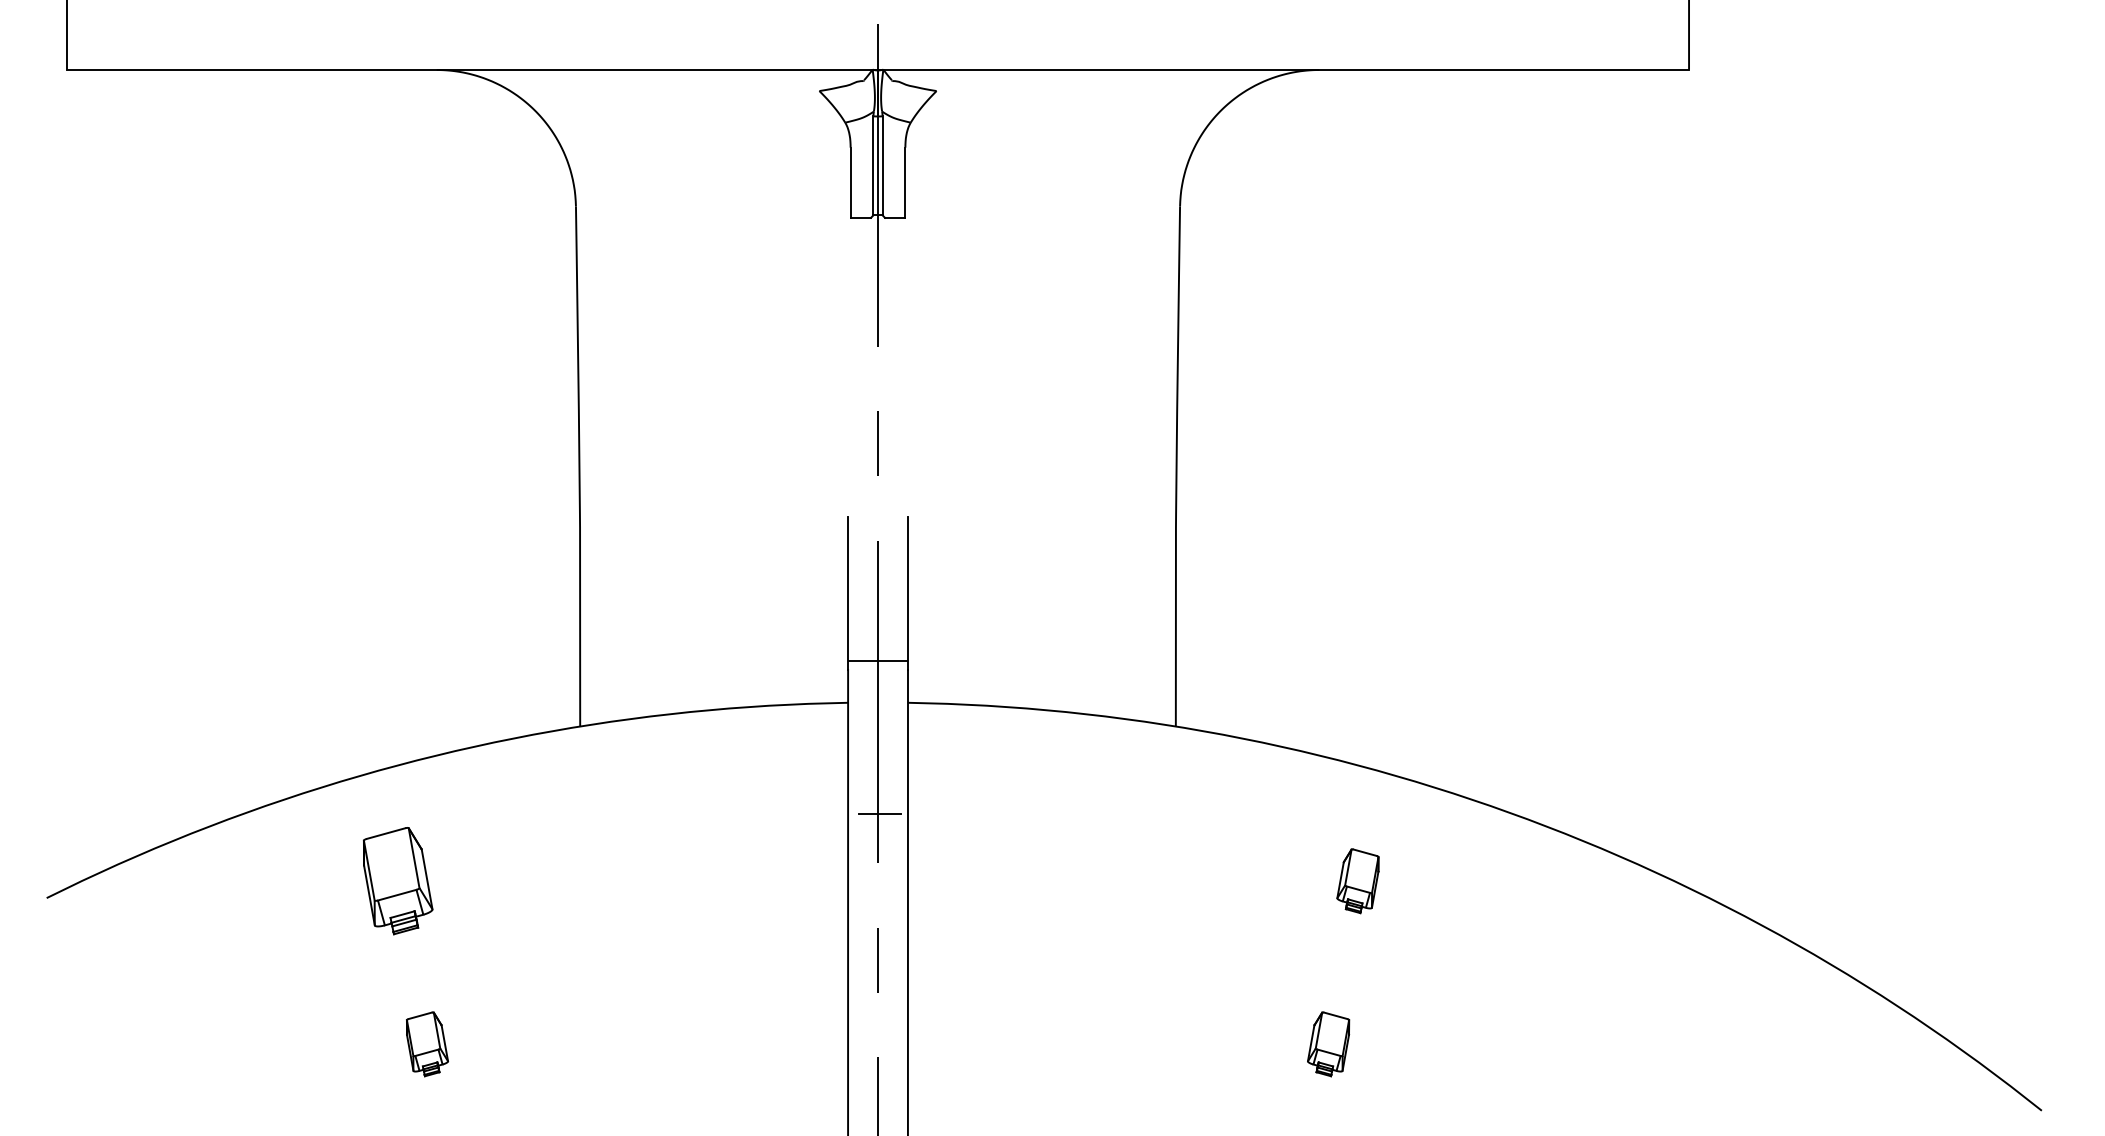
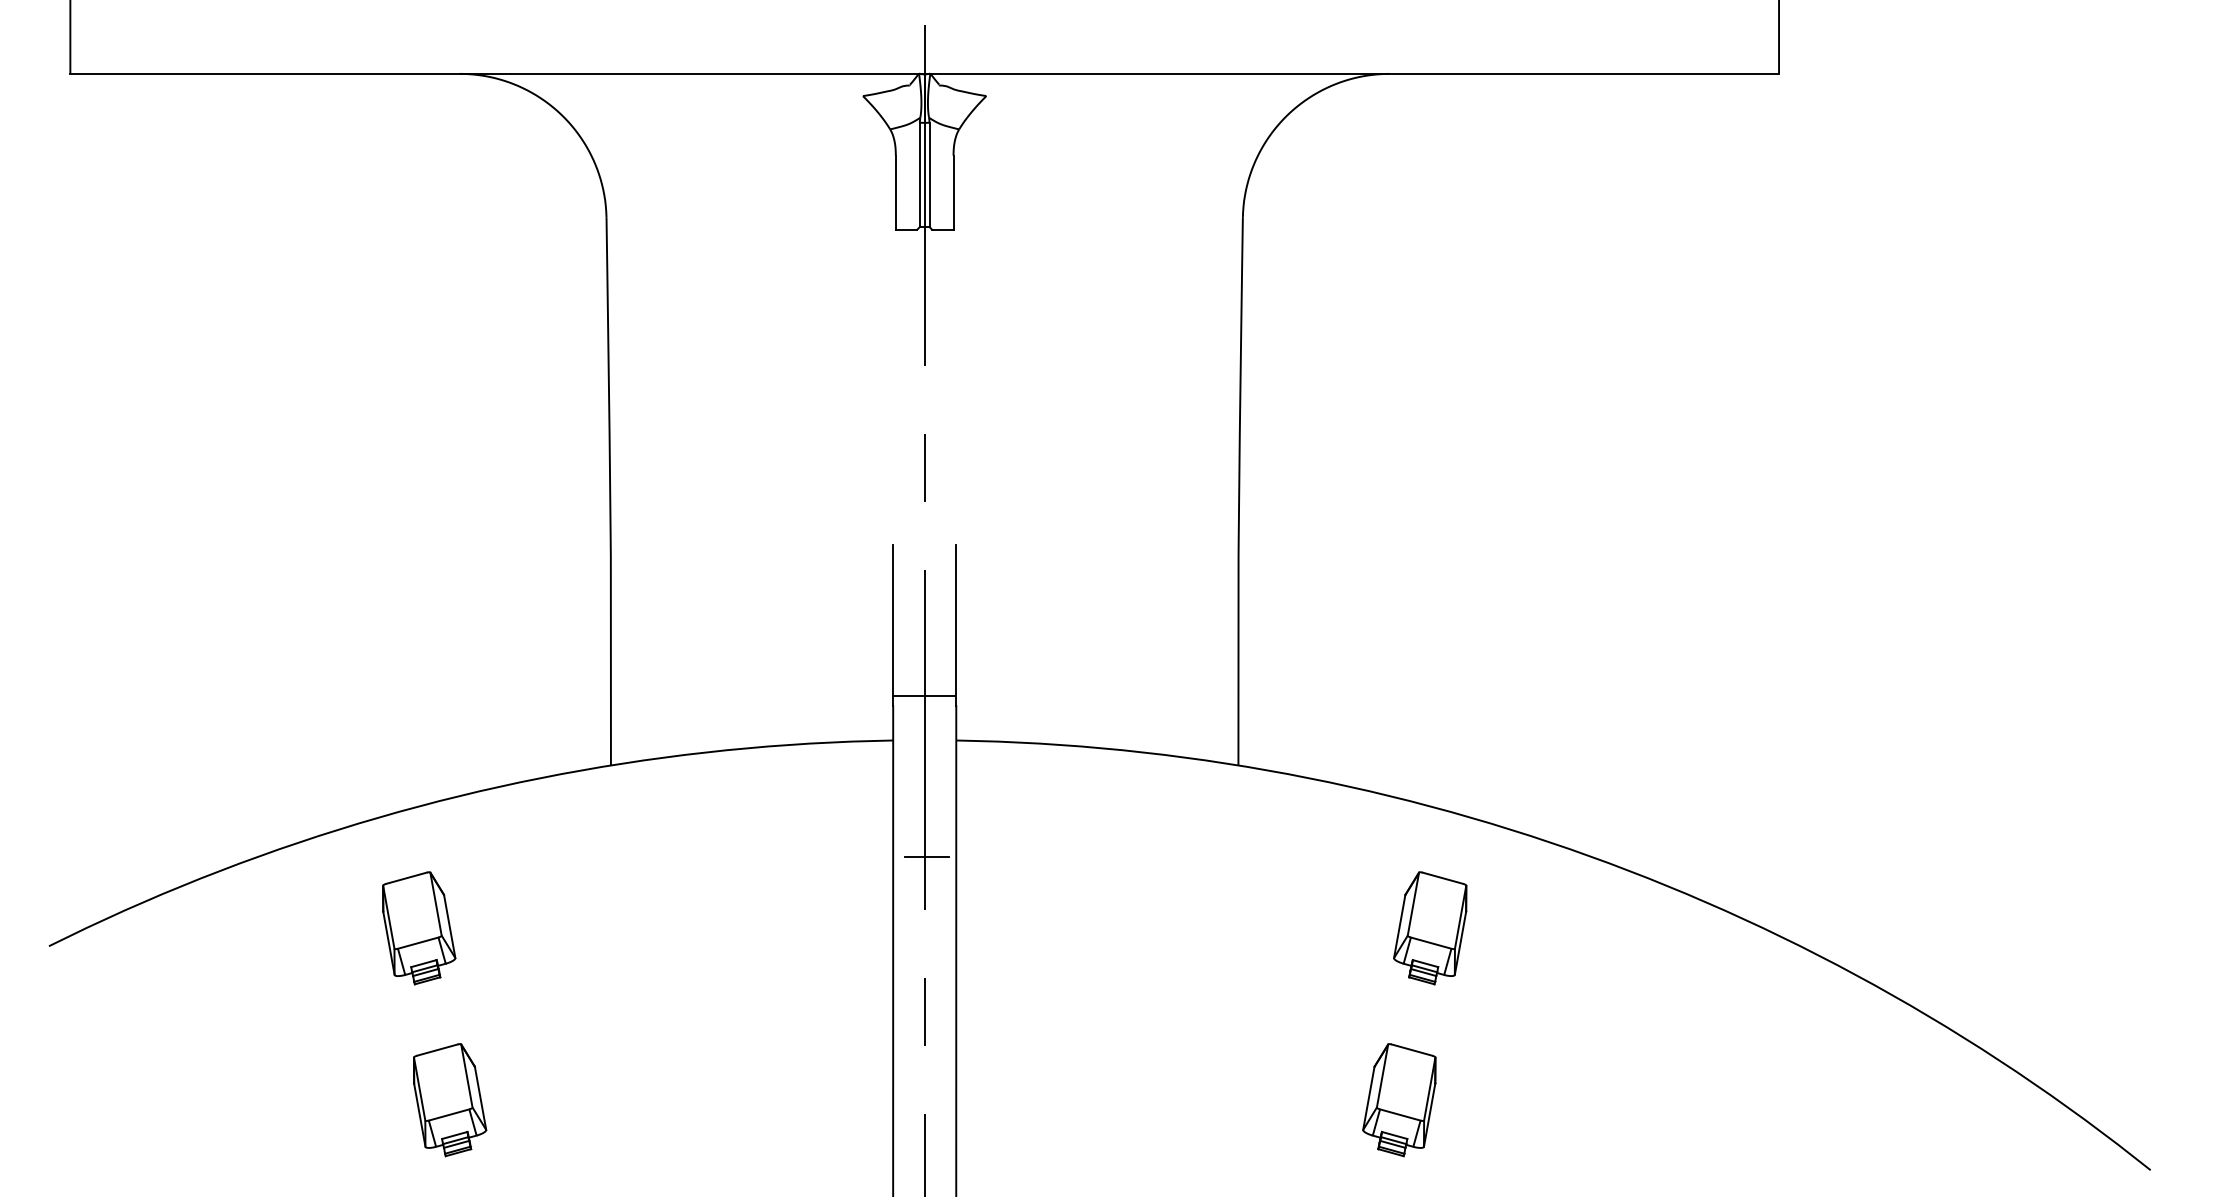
part: (1357, 881) -> (1429, 928), size x1.67
part: (427, 1044) -> (450, 1100), size x1.67
part: (1328, 1044) -> (1399, 1100), size x1.67

